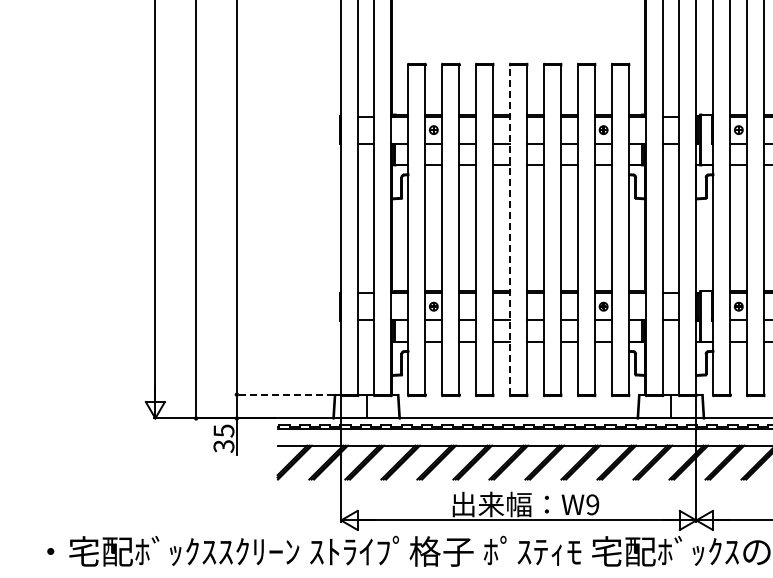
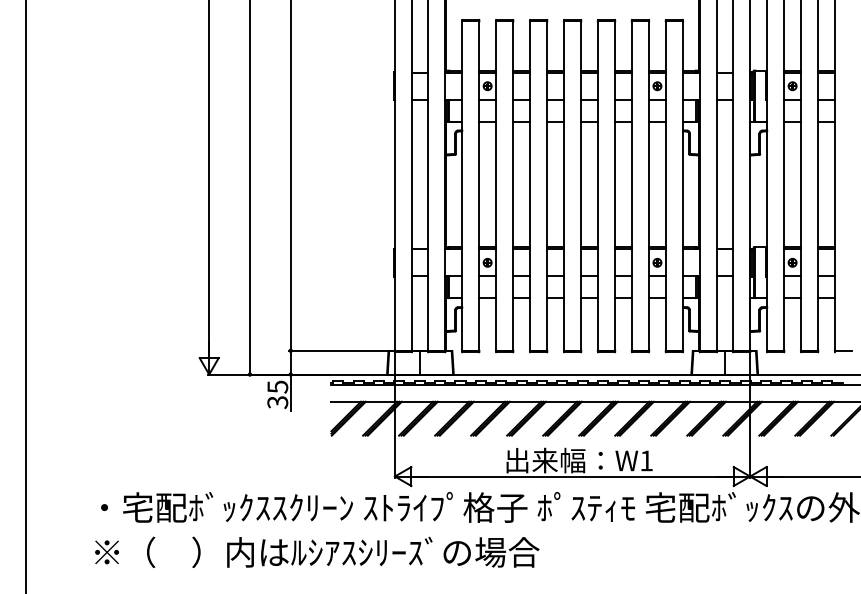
line: (510, 230) -> (564, 186), dashed -> solid
line: (284, 394) -> (338, 350), dashed -> solid
text: (592, 504) -> (646, 460), W9 -> W1

